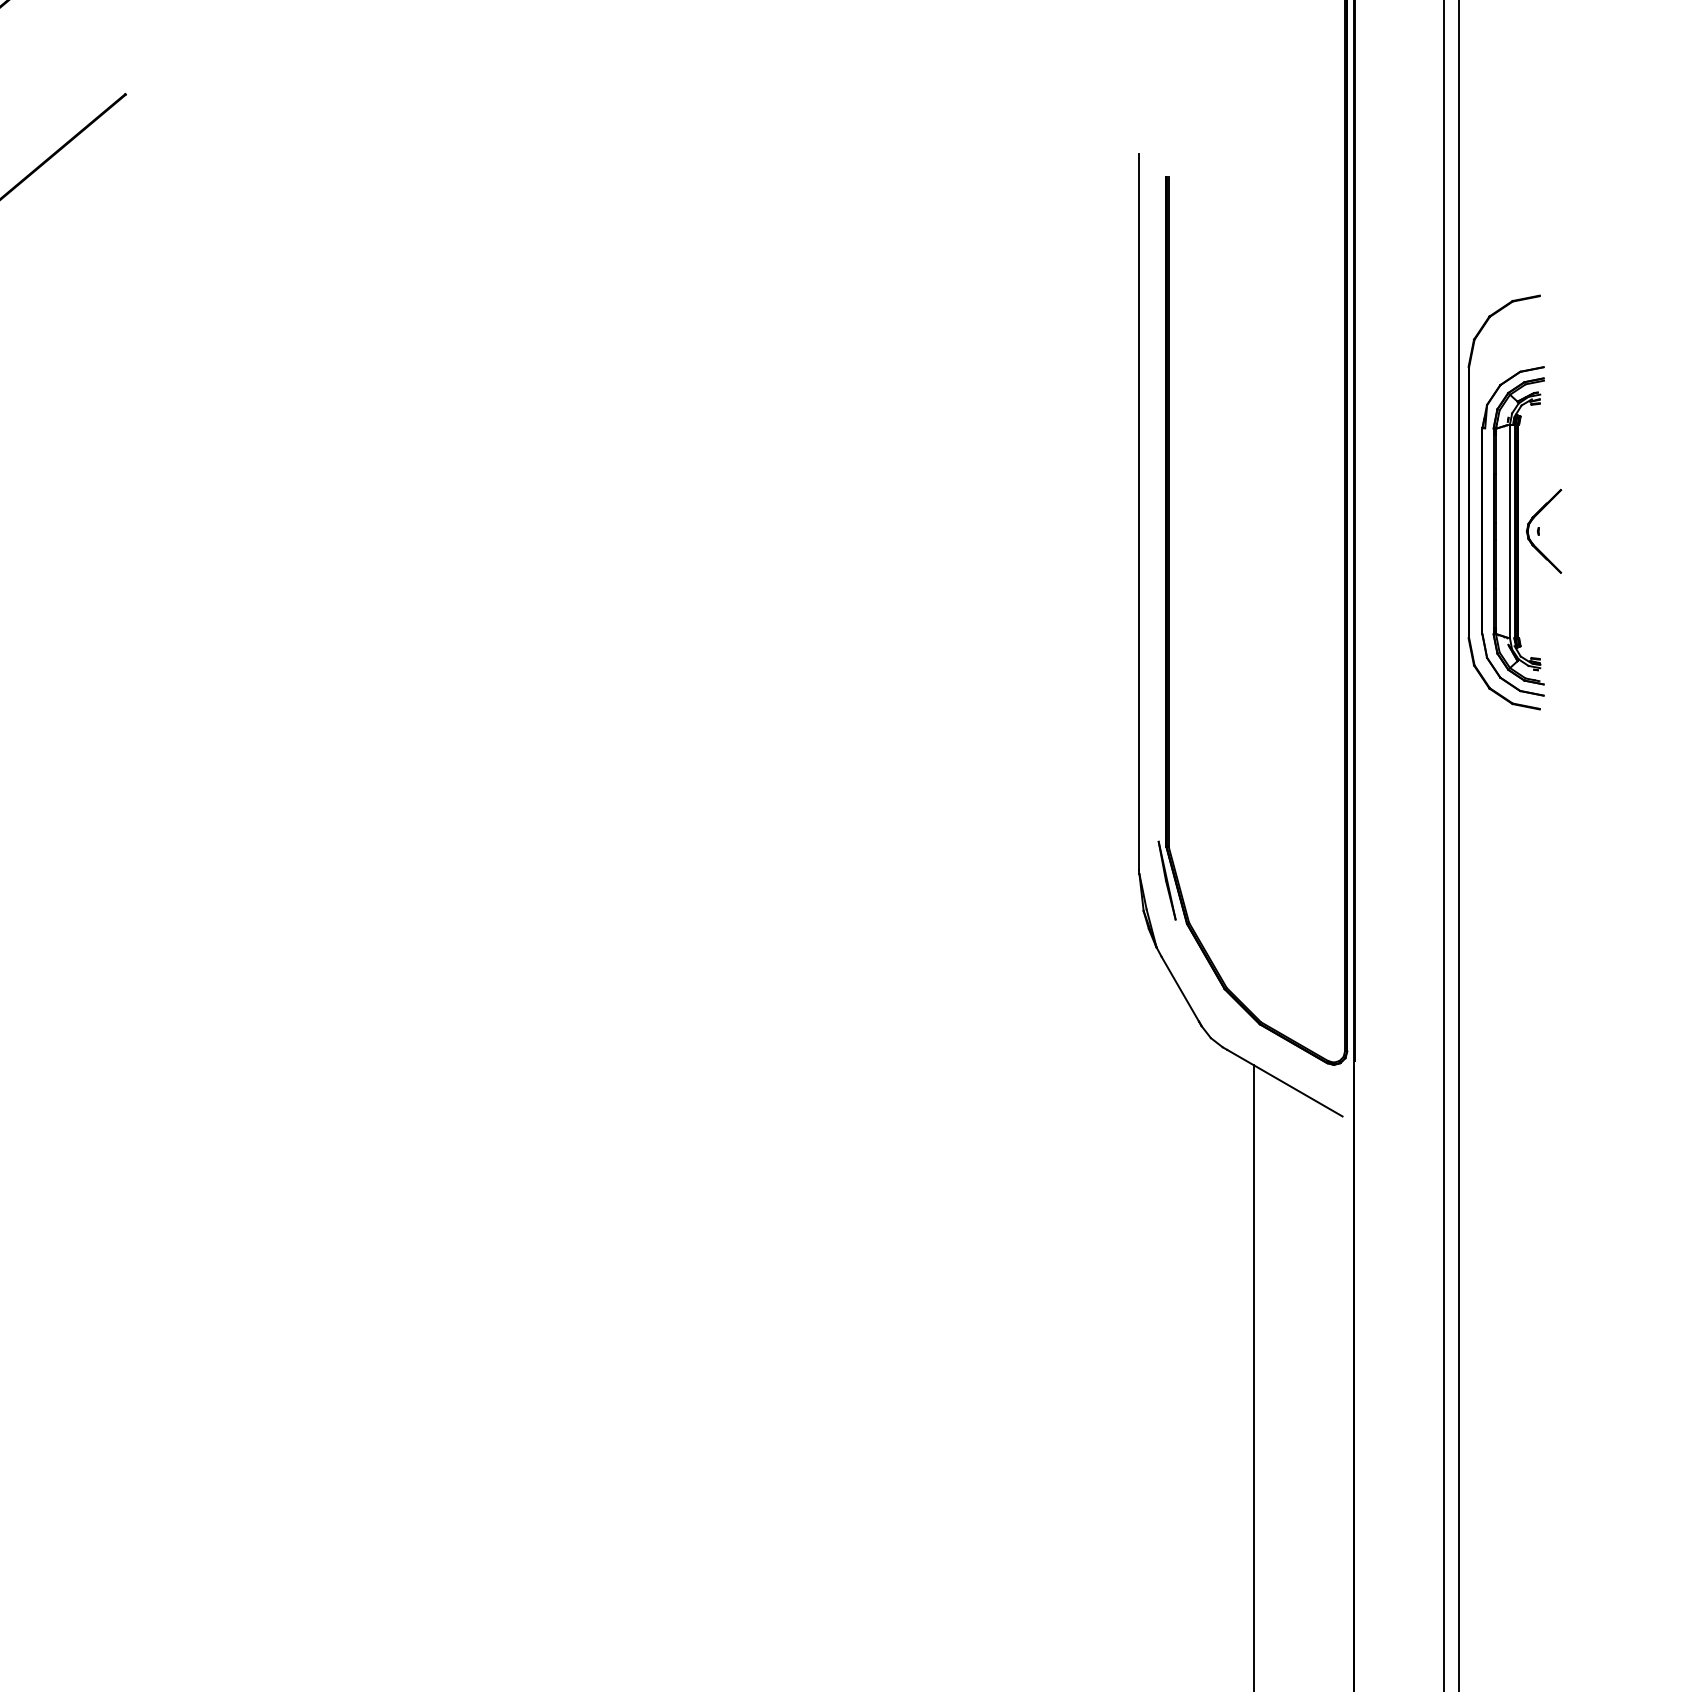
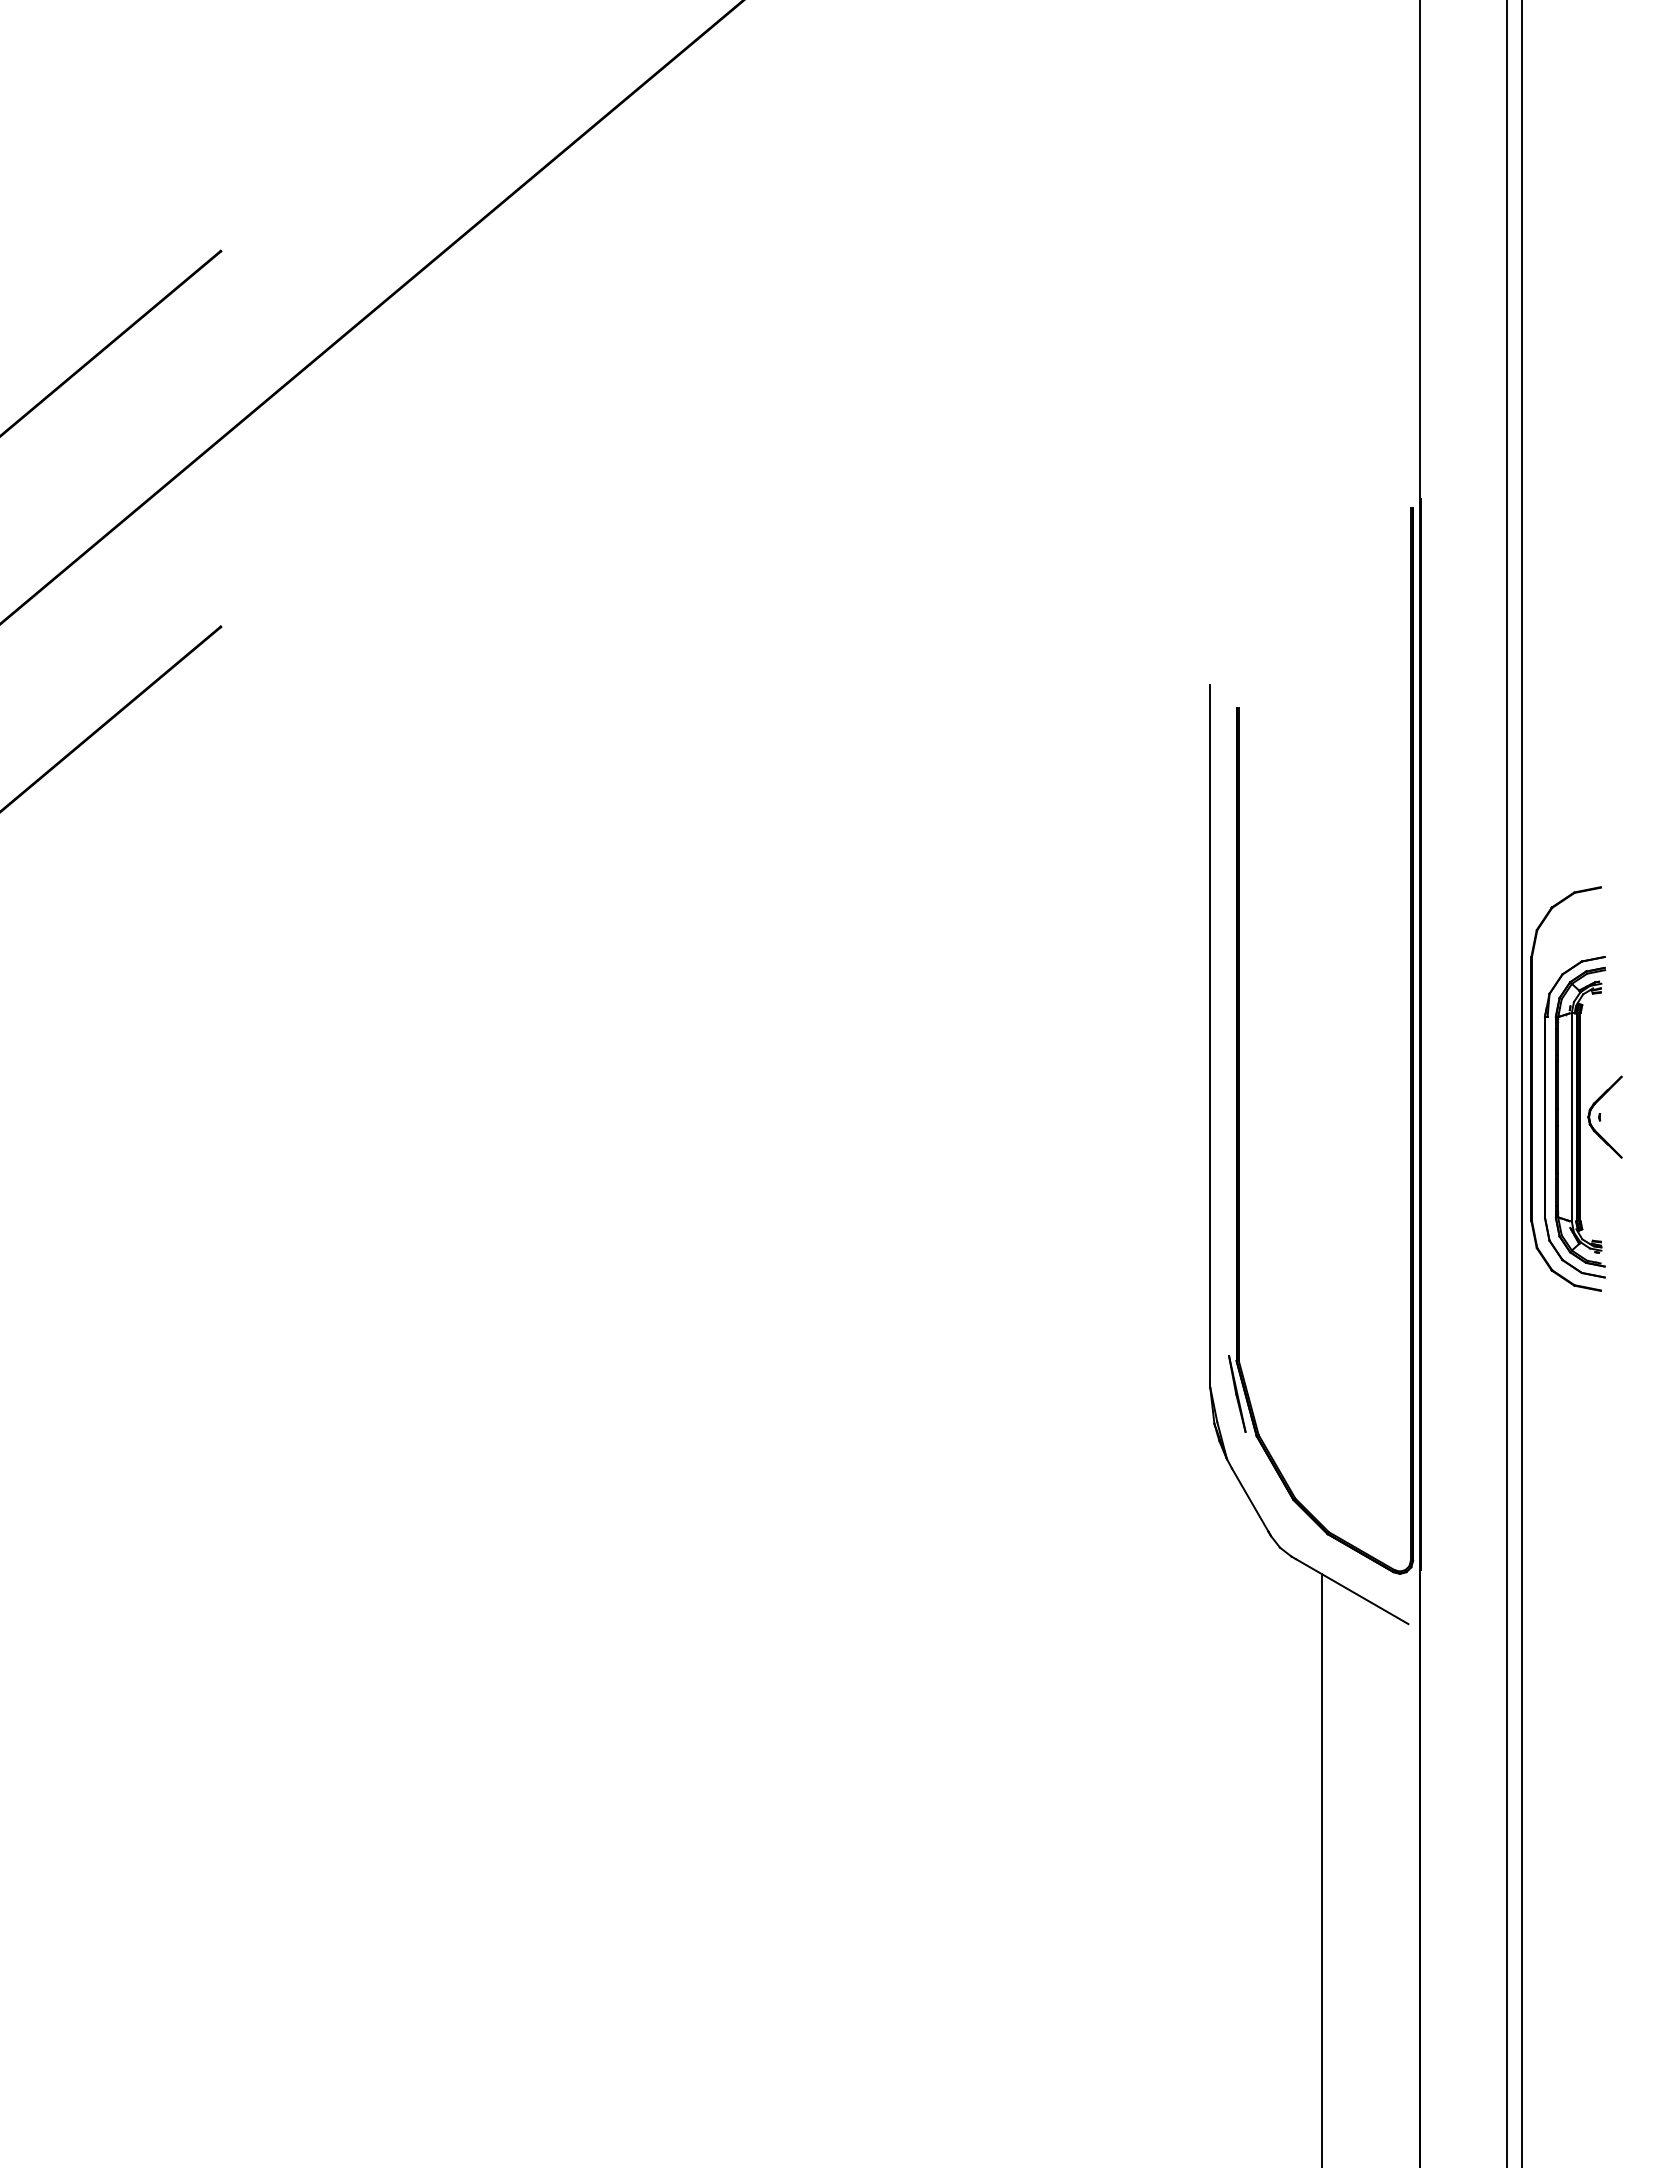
part: (1514, 501) -> (1576, 1088), moved

